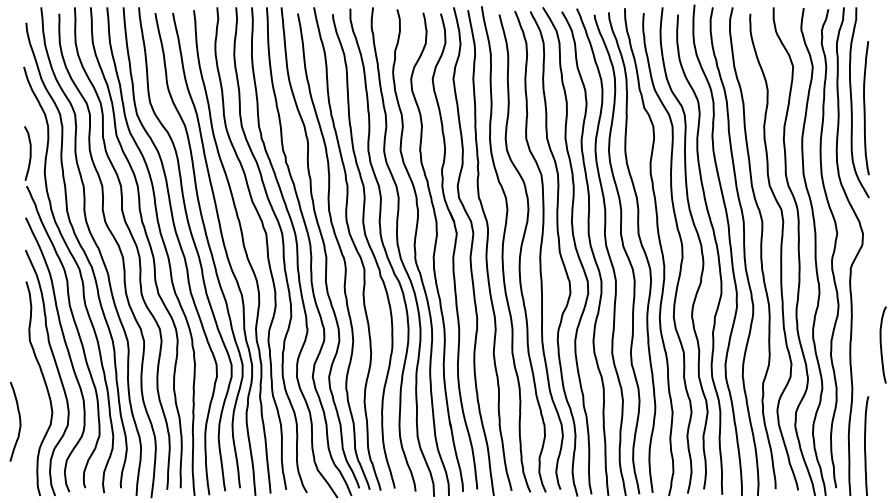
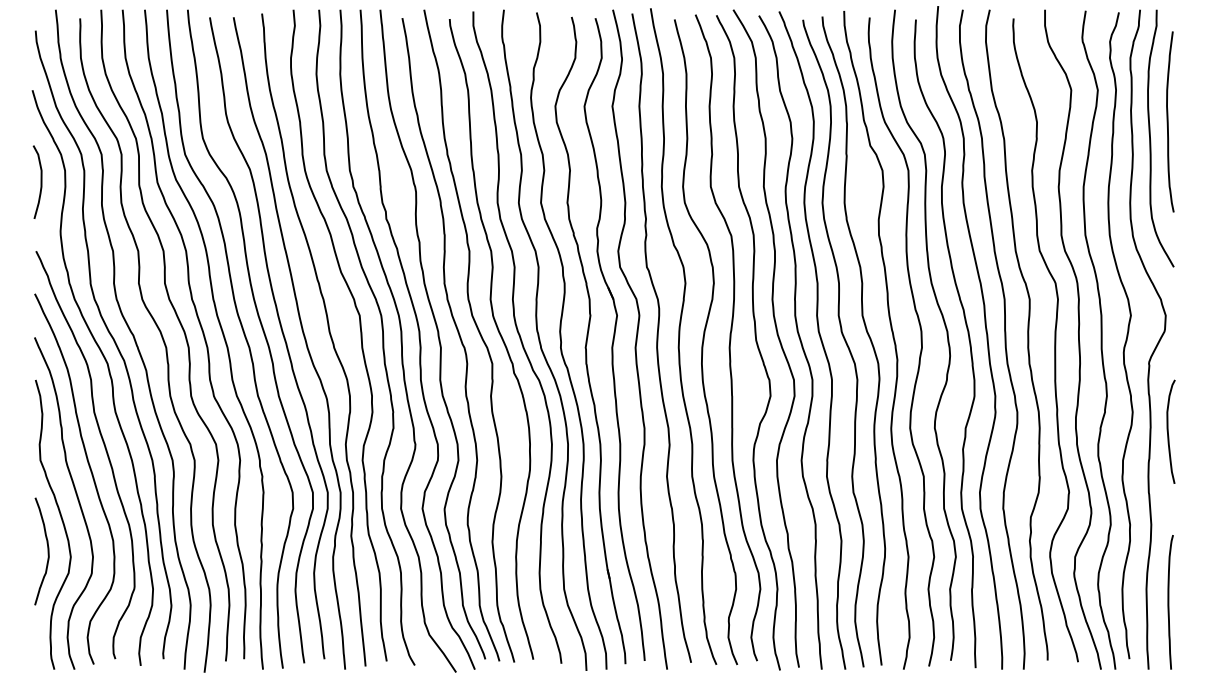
curve: (865, 107) -> (1168, 121), moved
curve: (29, 153) -> (40, 181), moved
curve: (881, 344) -> (1168, 431), moved
curve: (19, 421) -> (47, 551), moved

